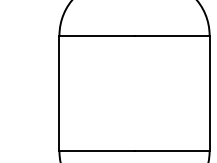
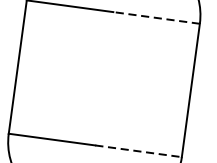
line: (172, 35) -> (157, 17), solid -> dashed
line: (172, 151) -> (139, 151), solid -> dashed

